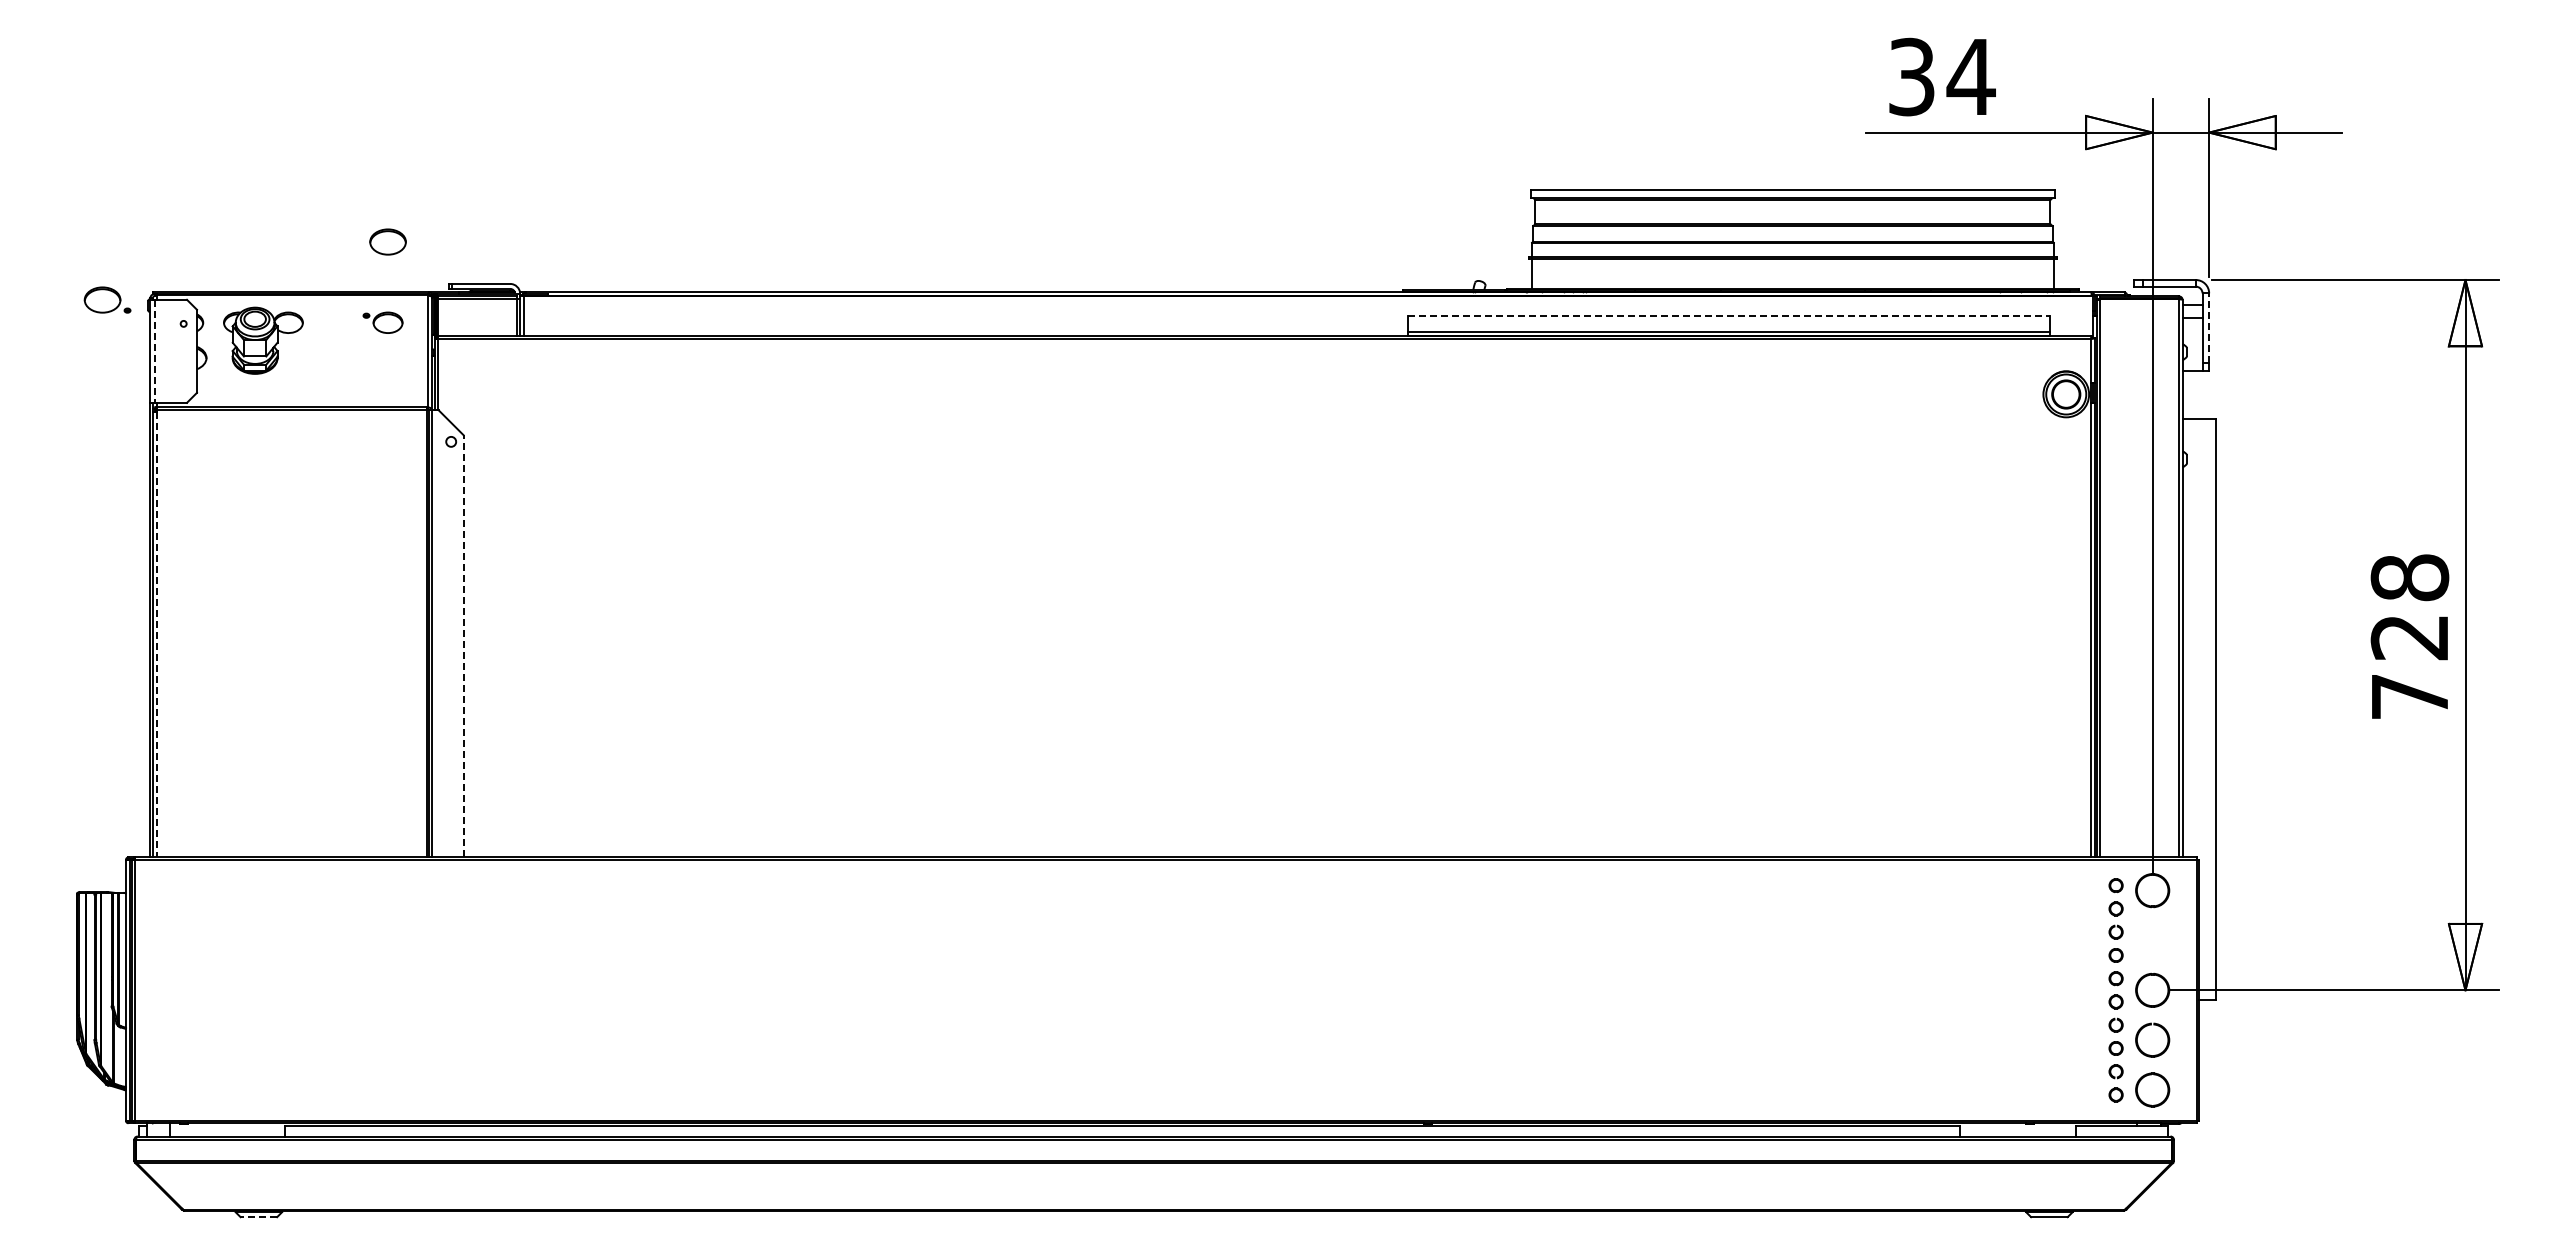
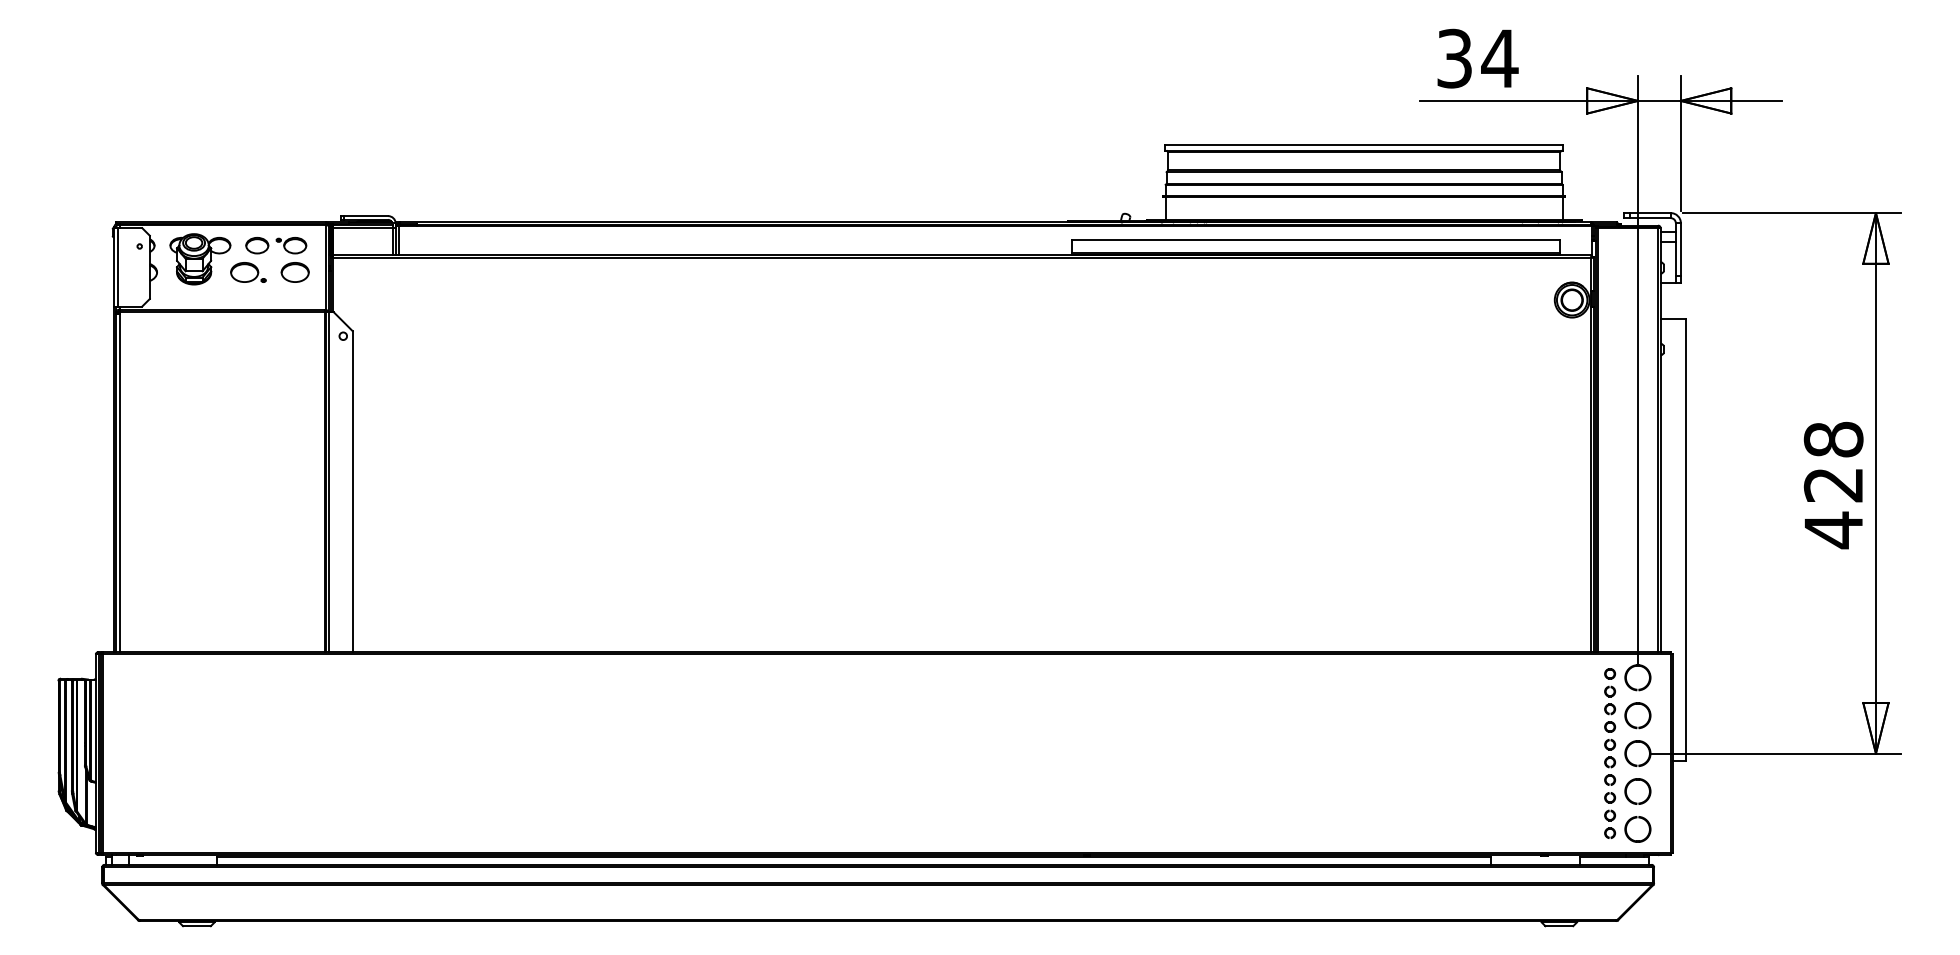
part: (387, 241) -> (294, 272), moved
part: (107, 299) -> (248, 272), moved
line: (1728, 315) -> (1315, 240), dashed -> solid
part: (337, 322) -> (256, 245), added
line: (2209, 328) -> (1681, 249), dashed -> solid
line: (154, 351) -> (117, 267), dashed -> solid
line: (157, 634) -> (119, 482), dashed -> solid
line: (463, 645) -> (352, 491), dashed -> solid
text: (2409, 696) -> (1833, 530), 728 -> 428
part: (2152, 940) -> (1637, 715), added
line: (258, 1217) -> (196, 926), dashed -> solid

